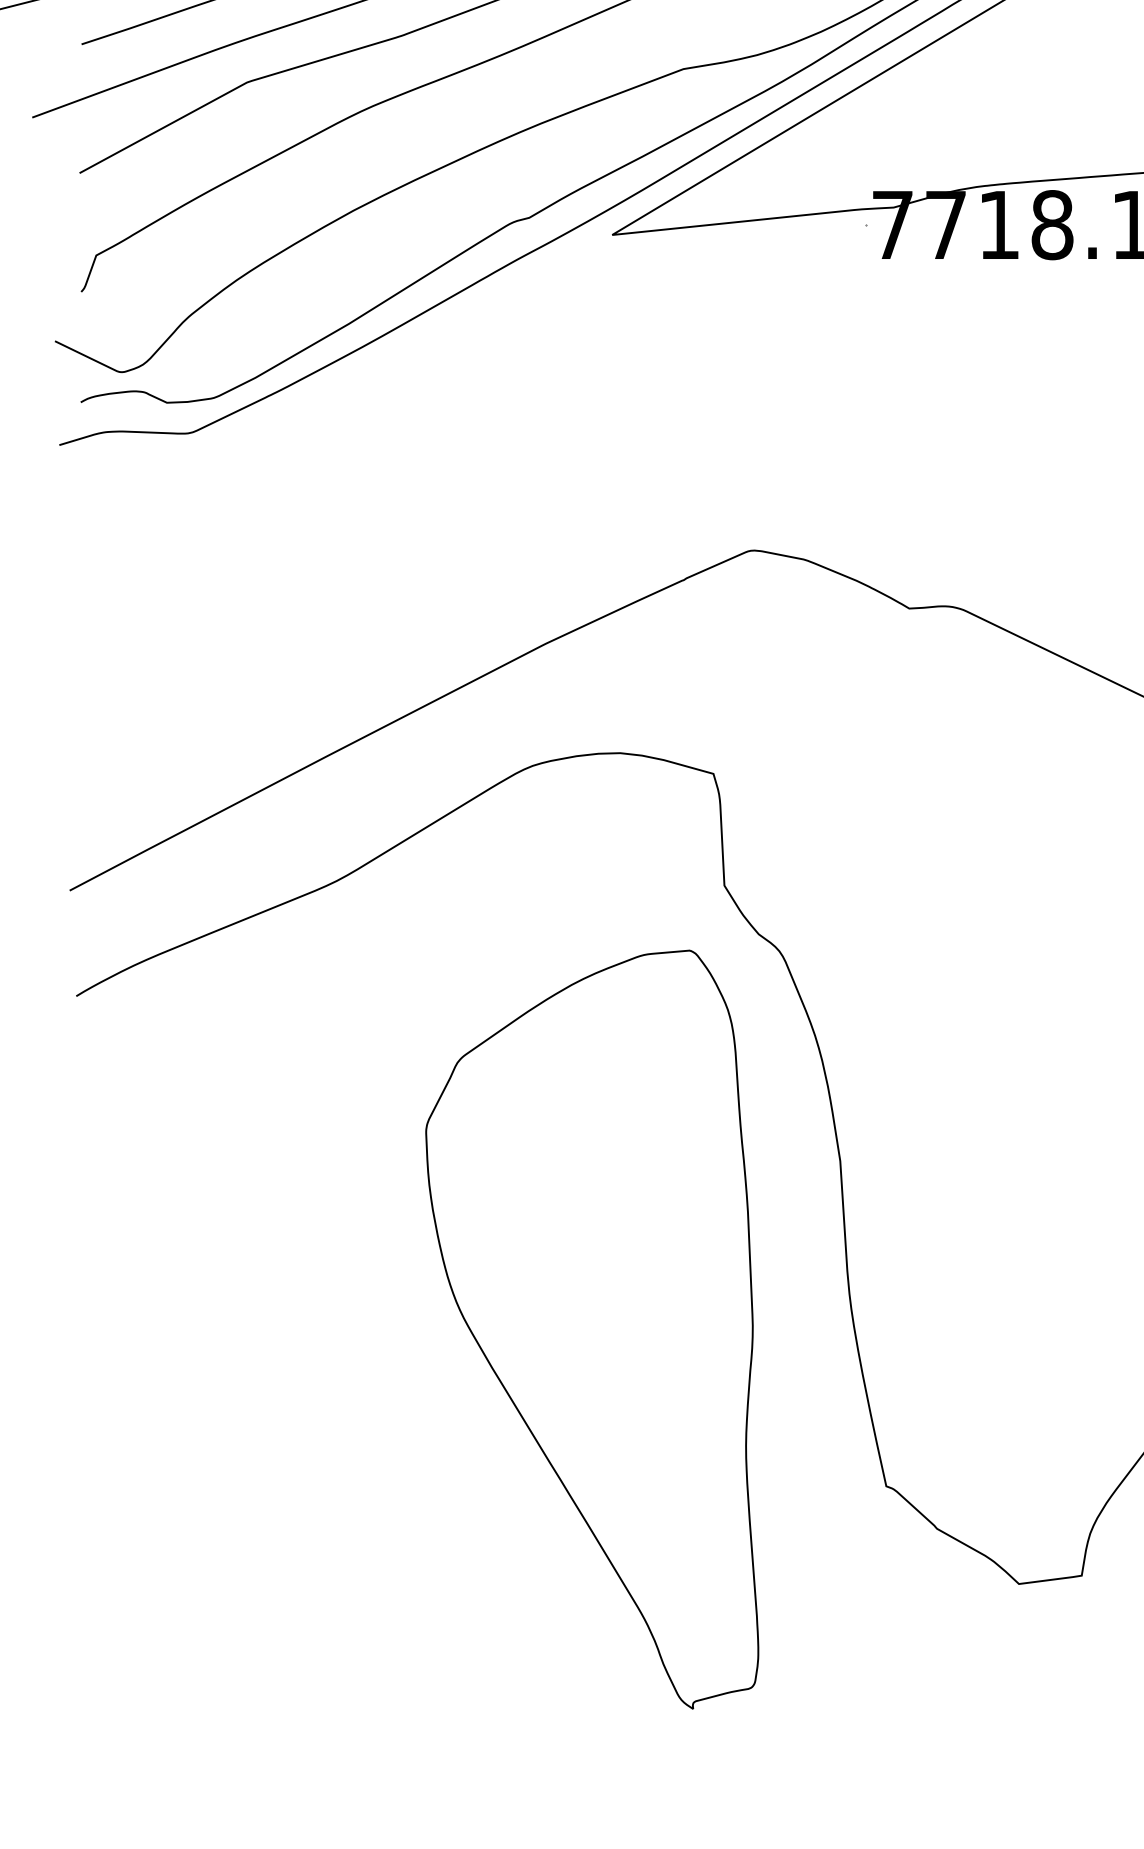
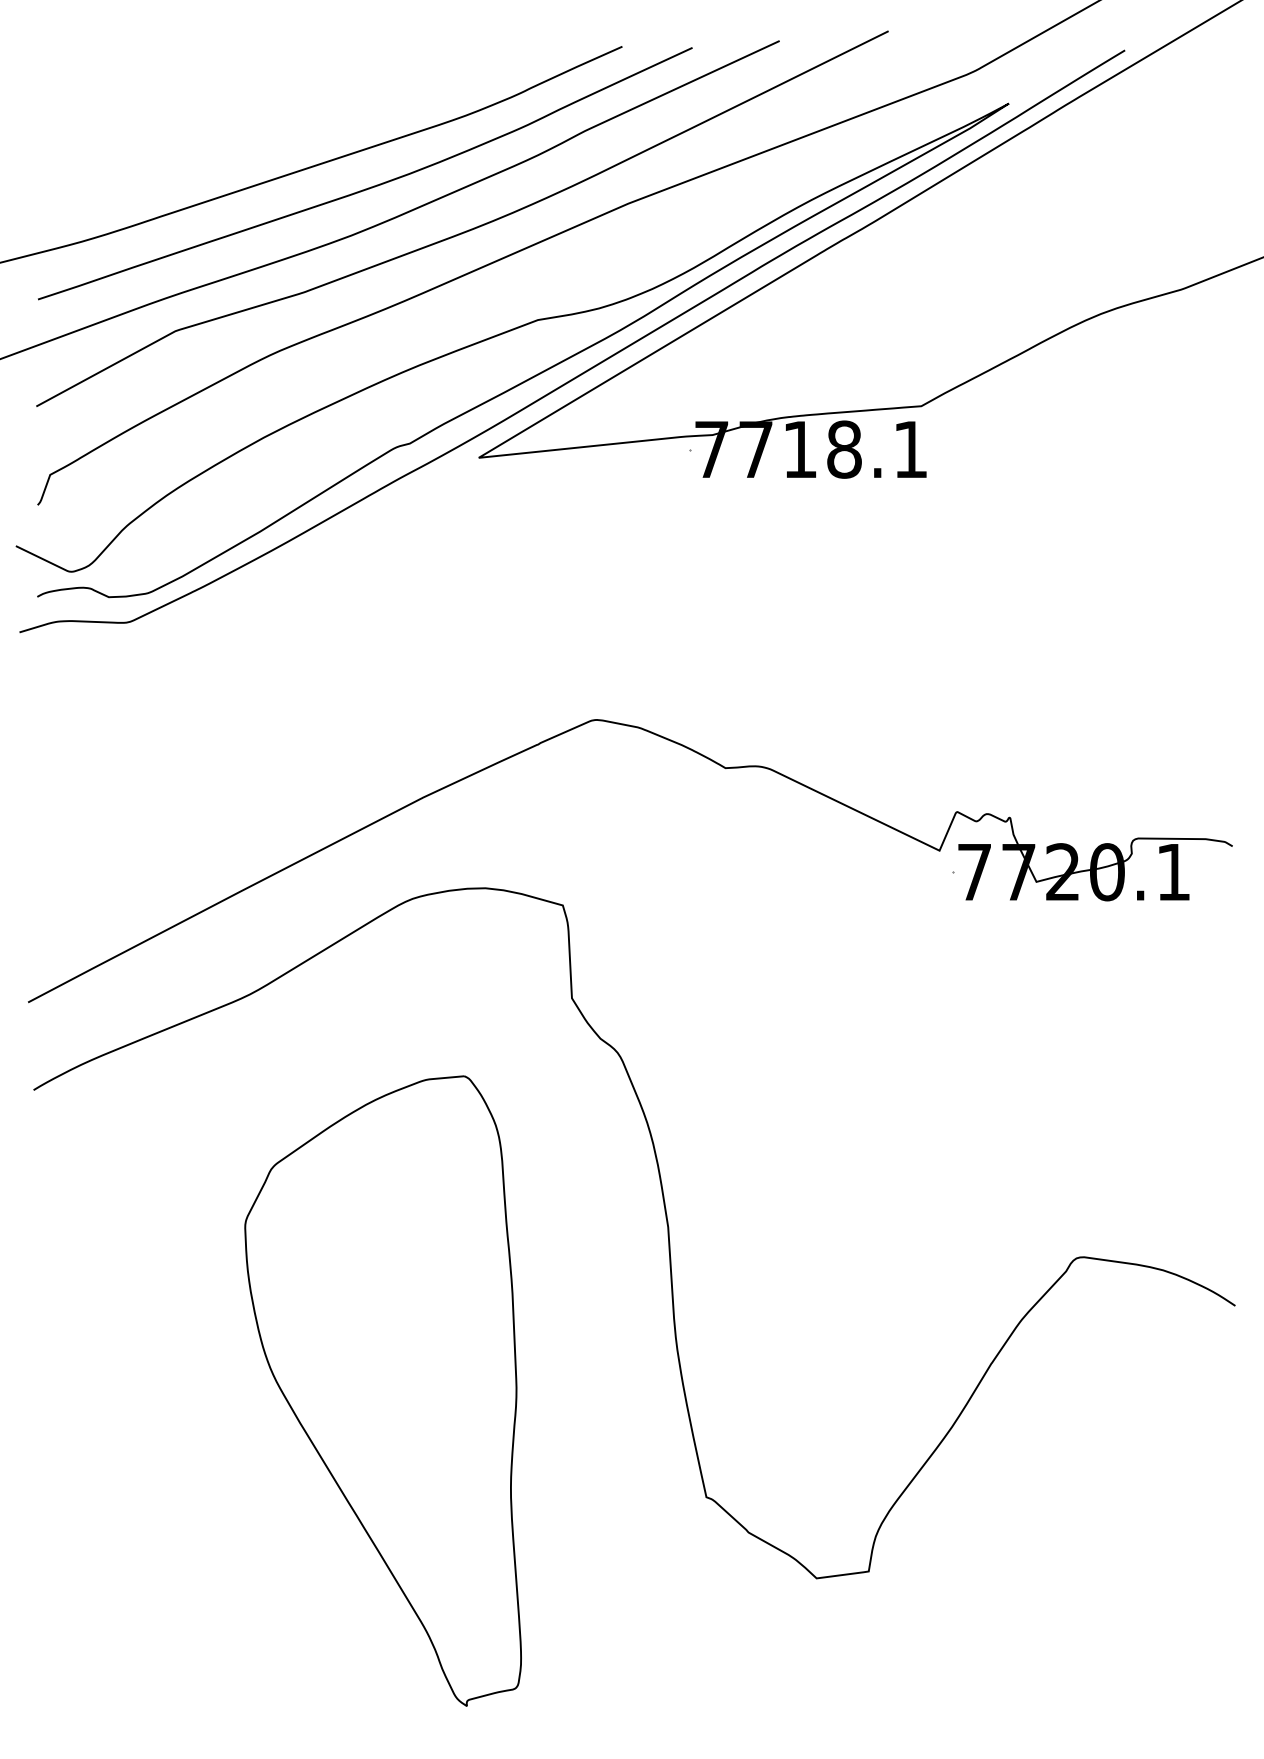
part: (591, 1328) -> (382, 1390), moved

